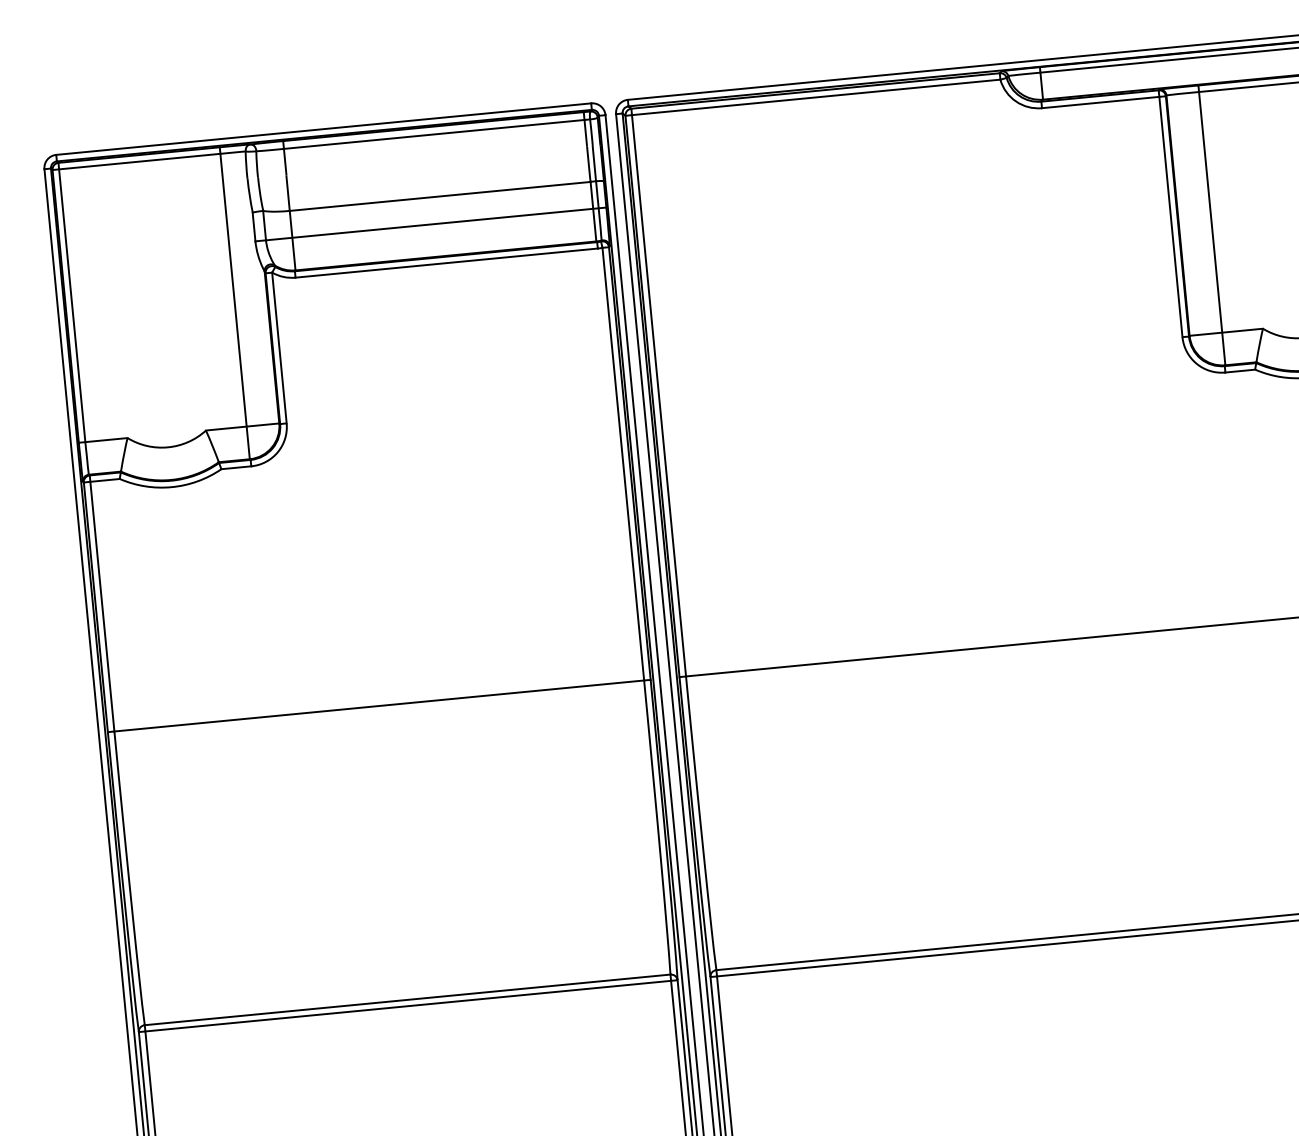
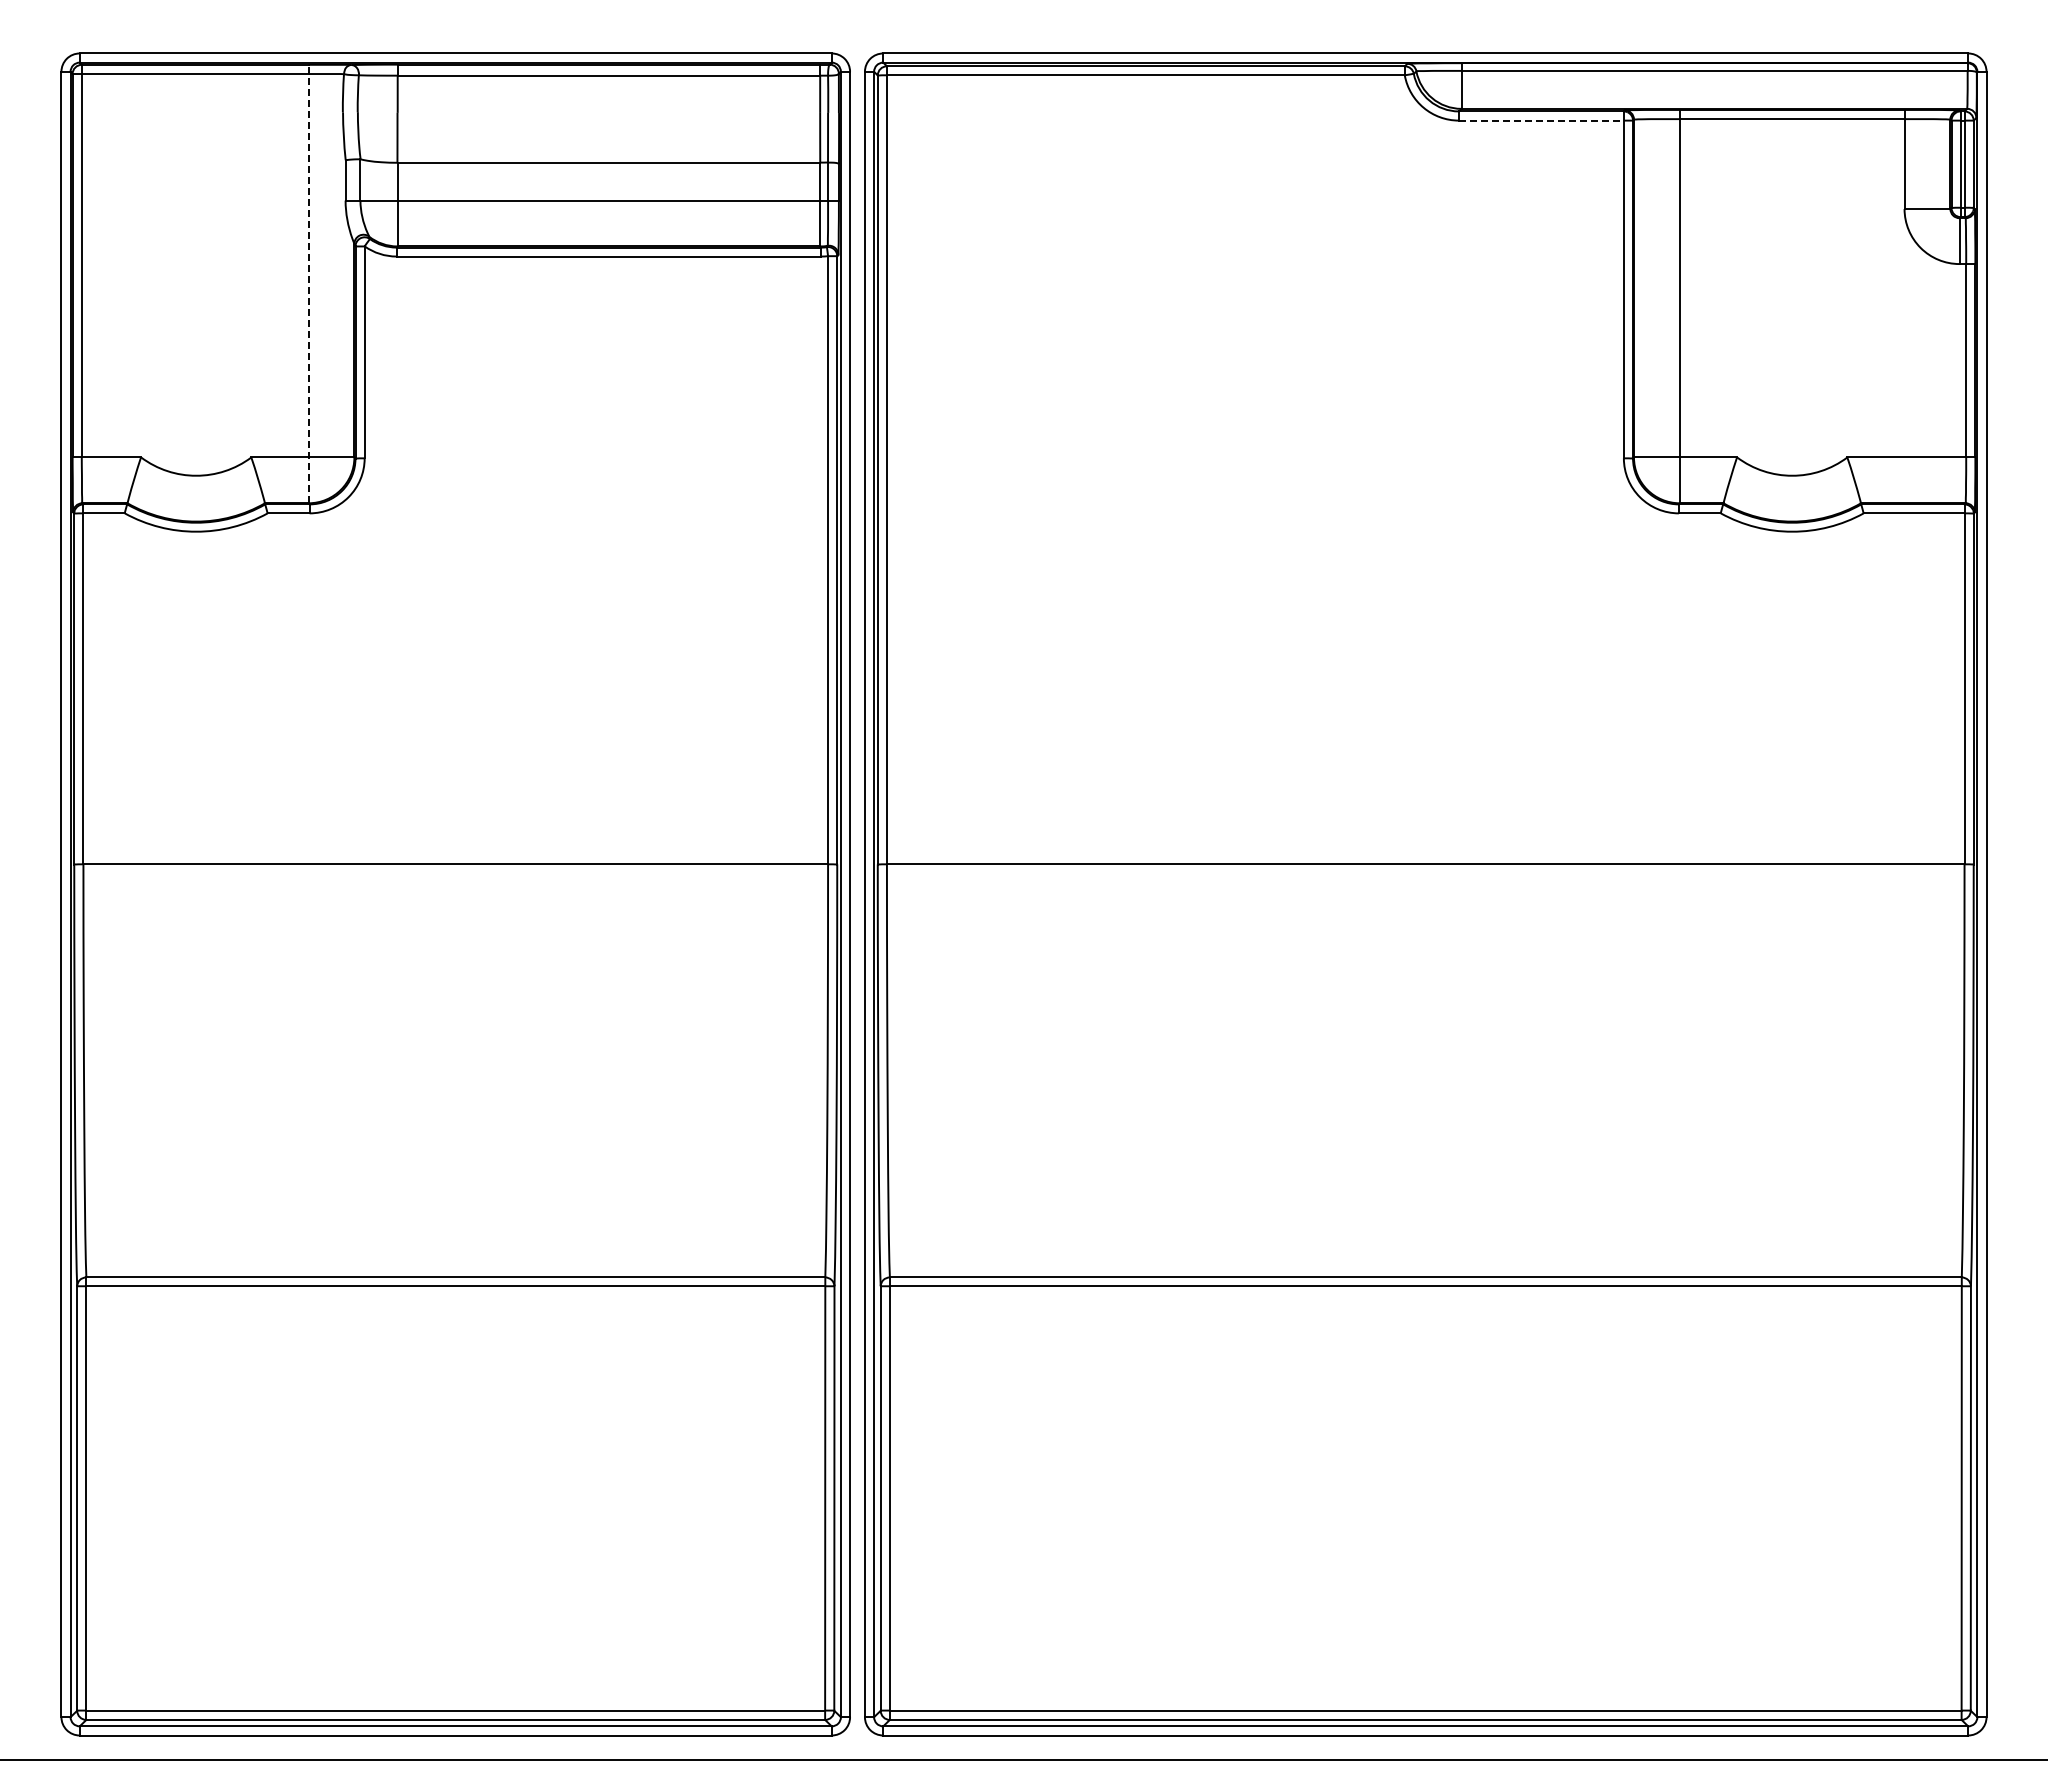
line: (1100, 102) -> (1541, 120), solid -> dashed
line: (234, 302) -> (308, 283), solid -> dashed

